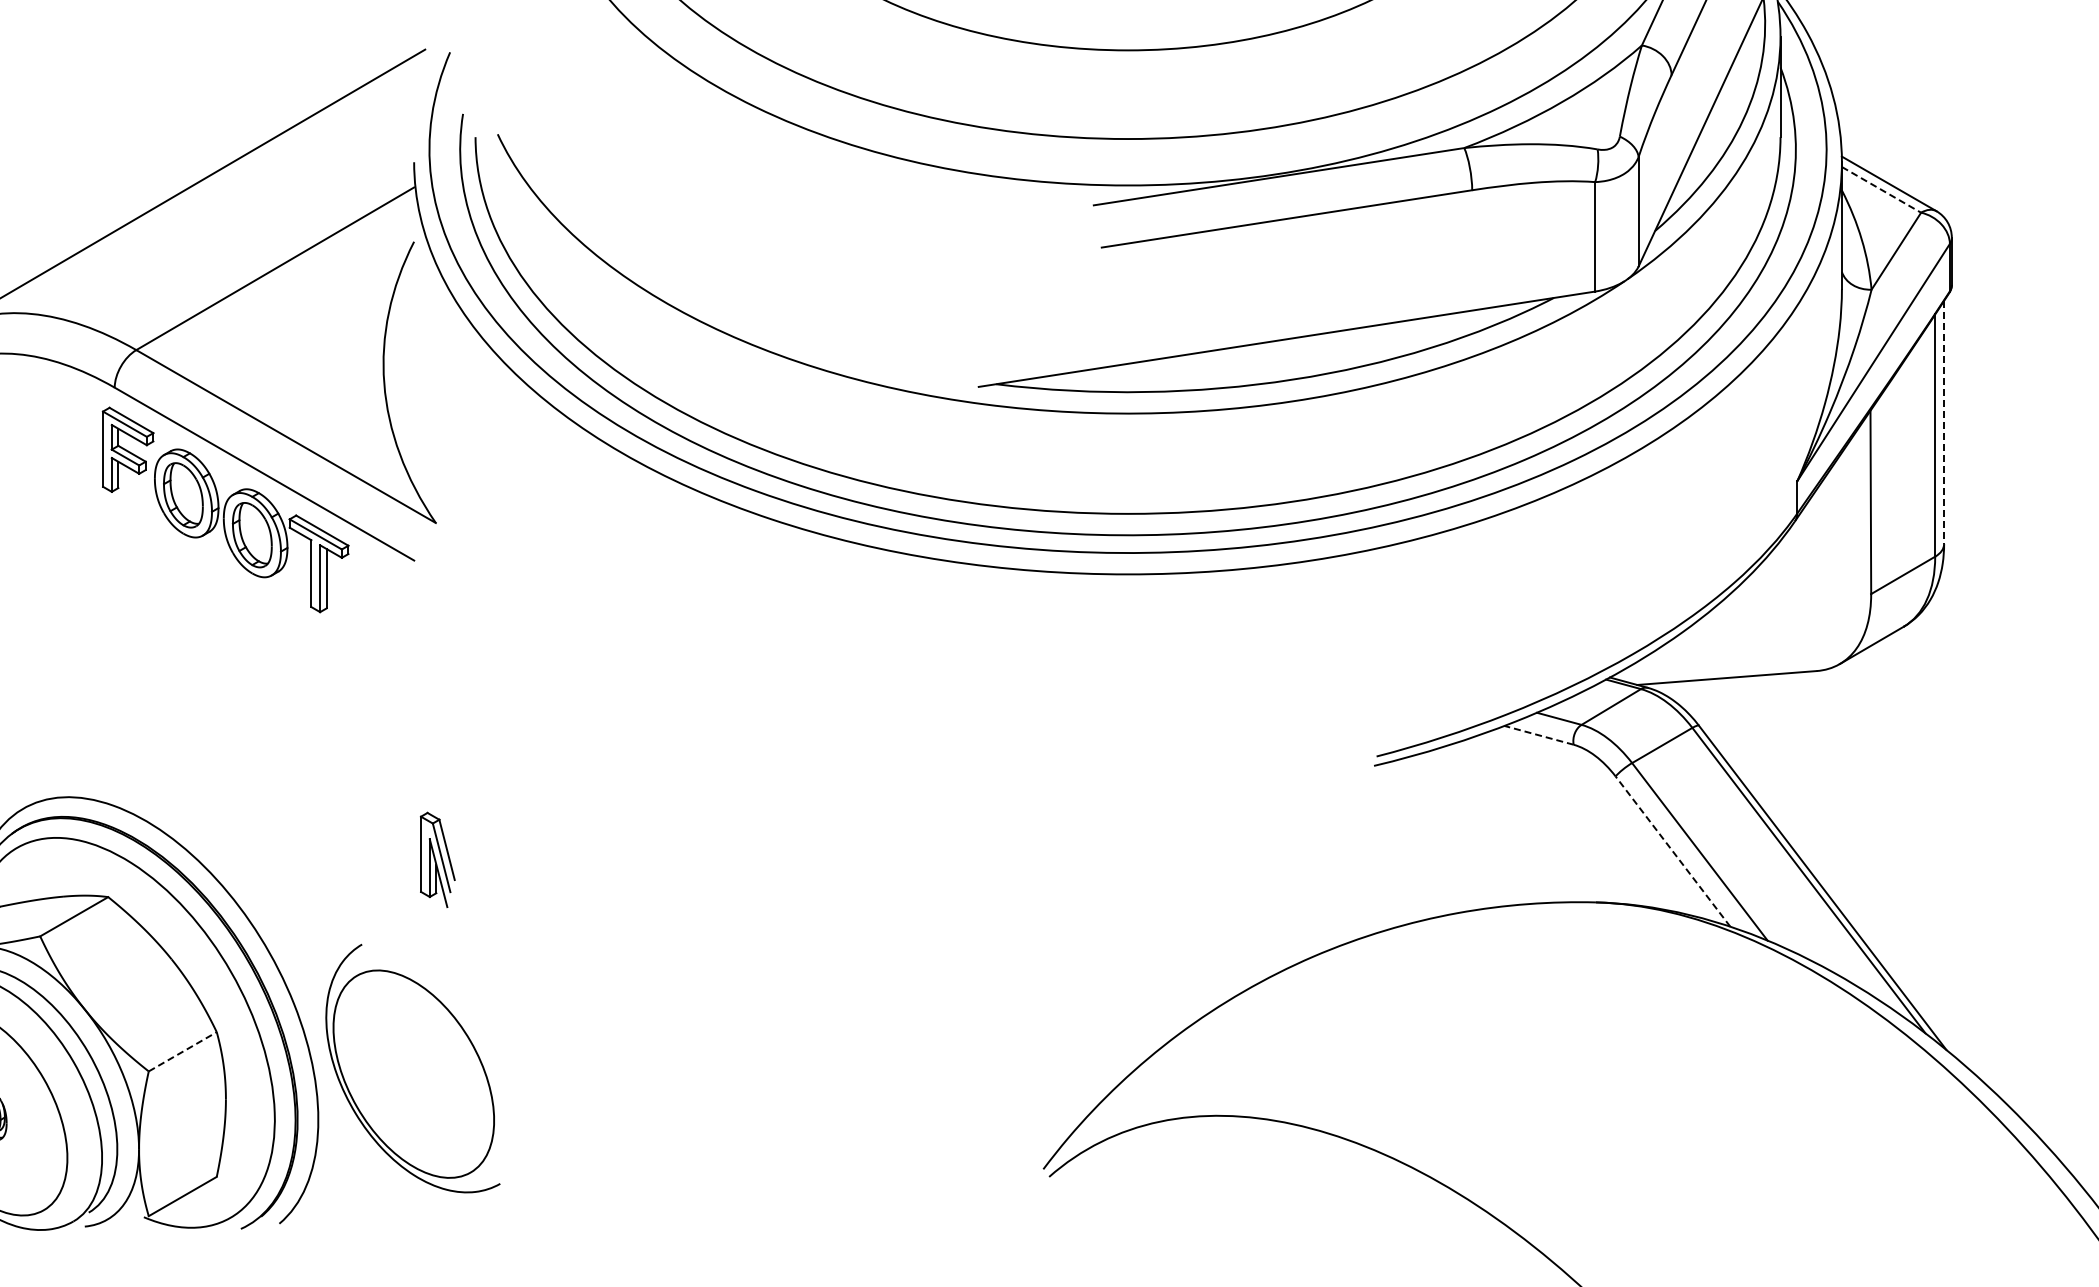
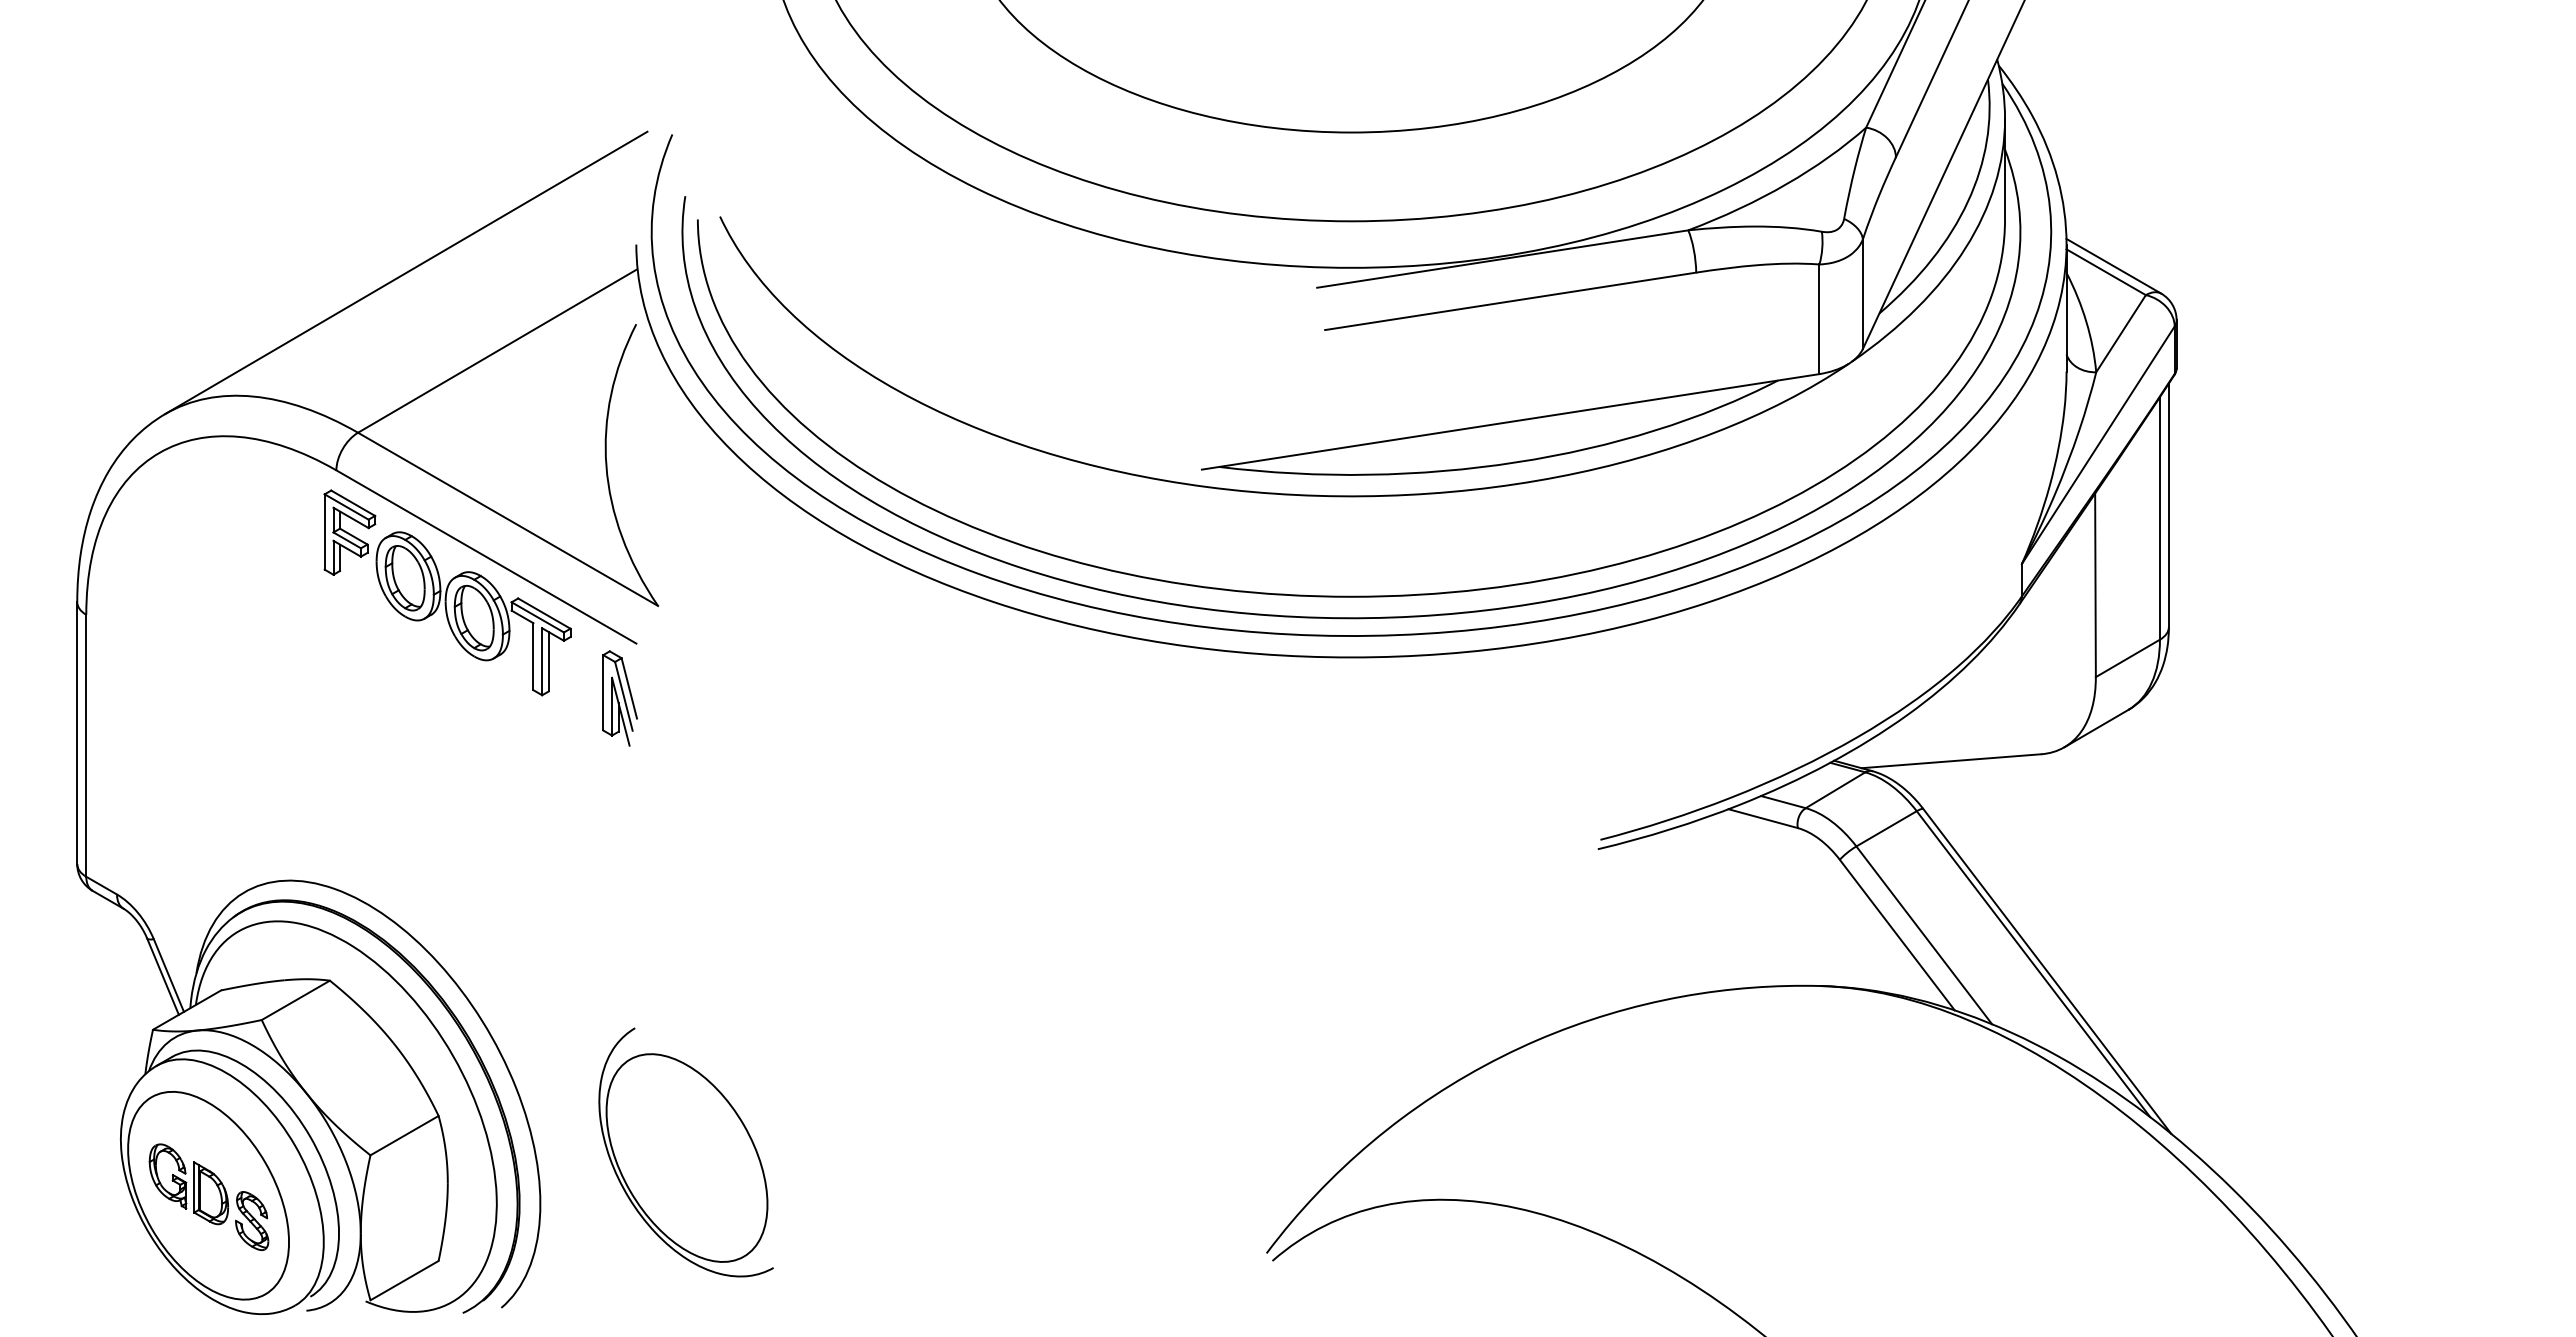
line: (1881, 190) -> (2106, 272), dashed -> solid
line: (1943, 422) -> (2168, 505), dashed -> solid
line: (1539, 735) -> (1763, 818), dashed -> solid
line: (1673, 851) -> (1897, 935), dashed -> solid
part: (437, 859) -> (619, 698), moved
line: (183, 1051) -> (405, 1135), dashed -> solid
part: (412, 1068) -> (685, 1152), moved
part: (30, 1136) -> (252, 1220), added

